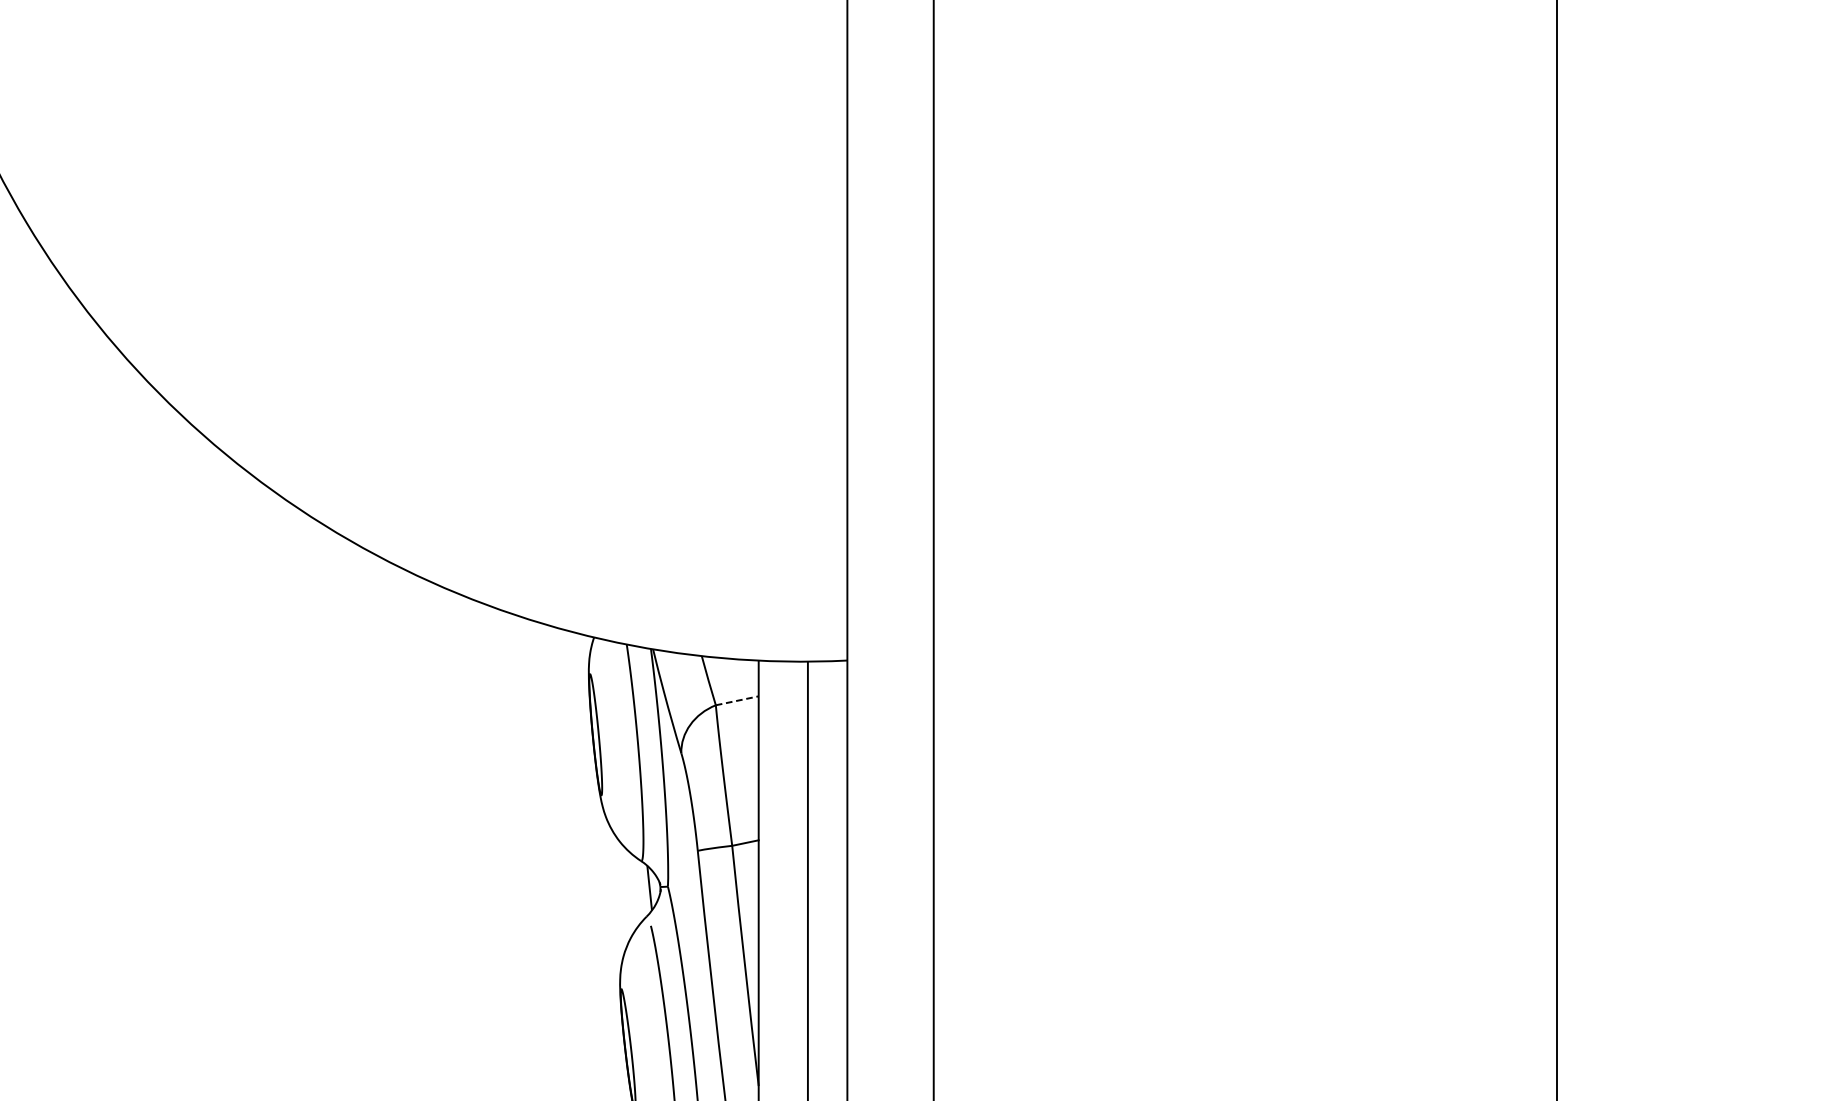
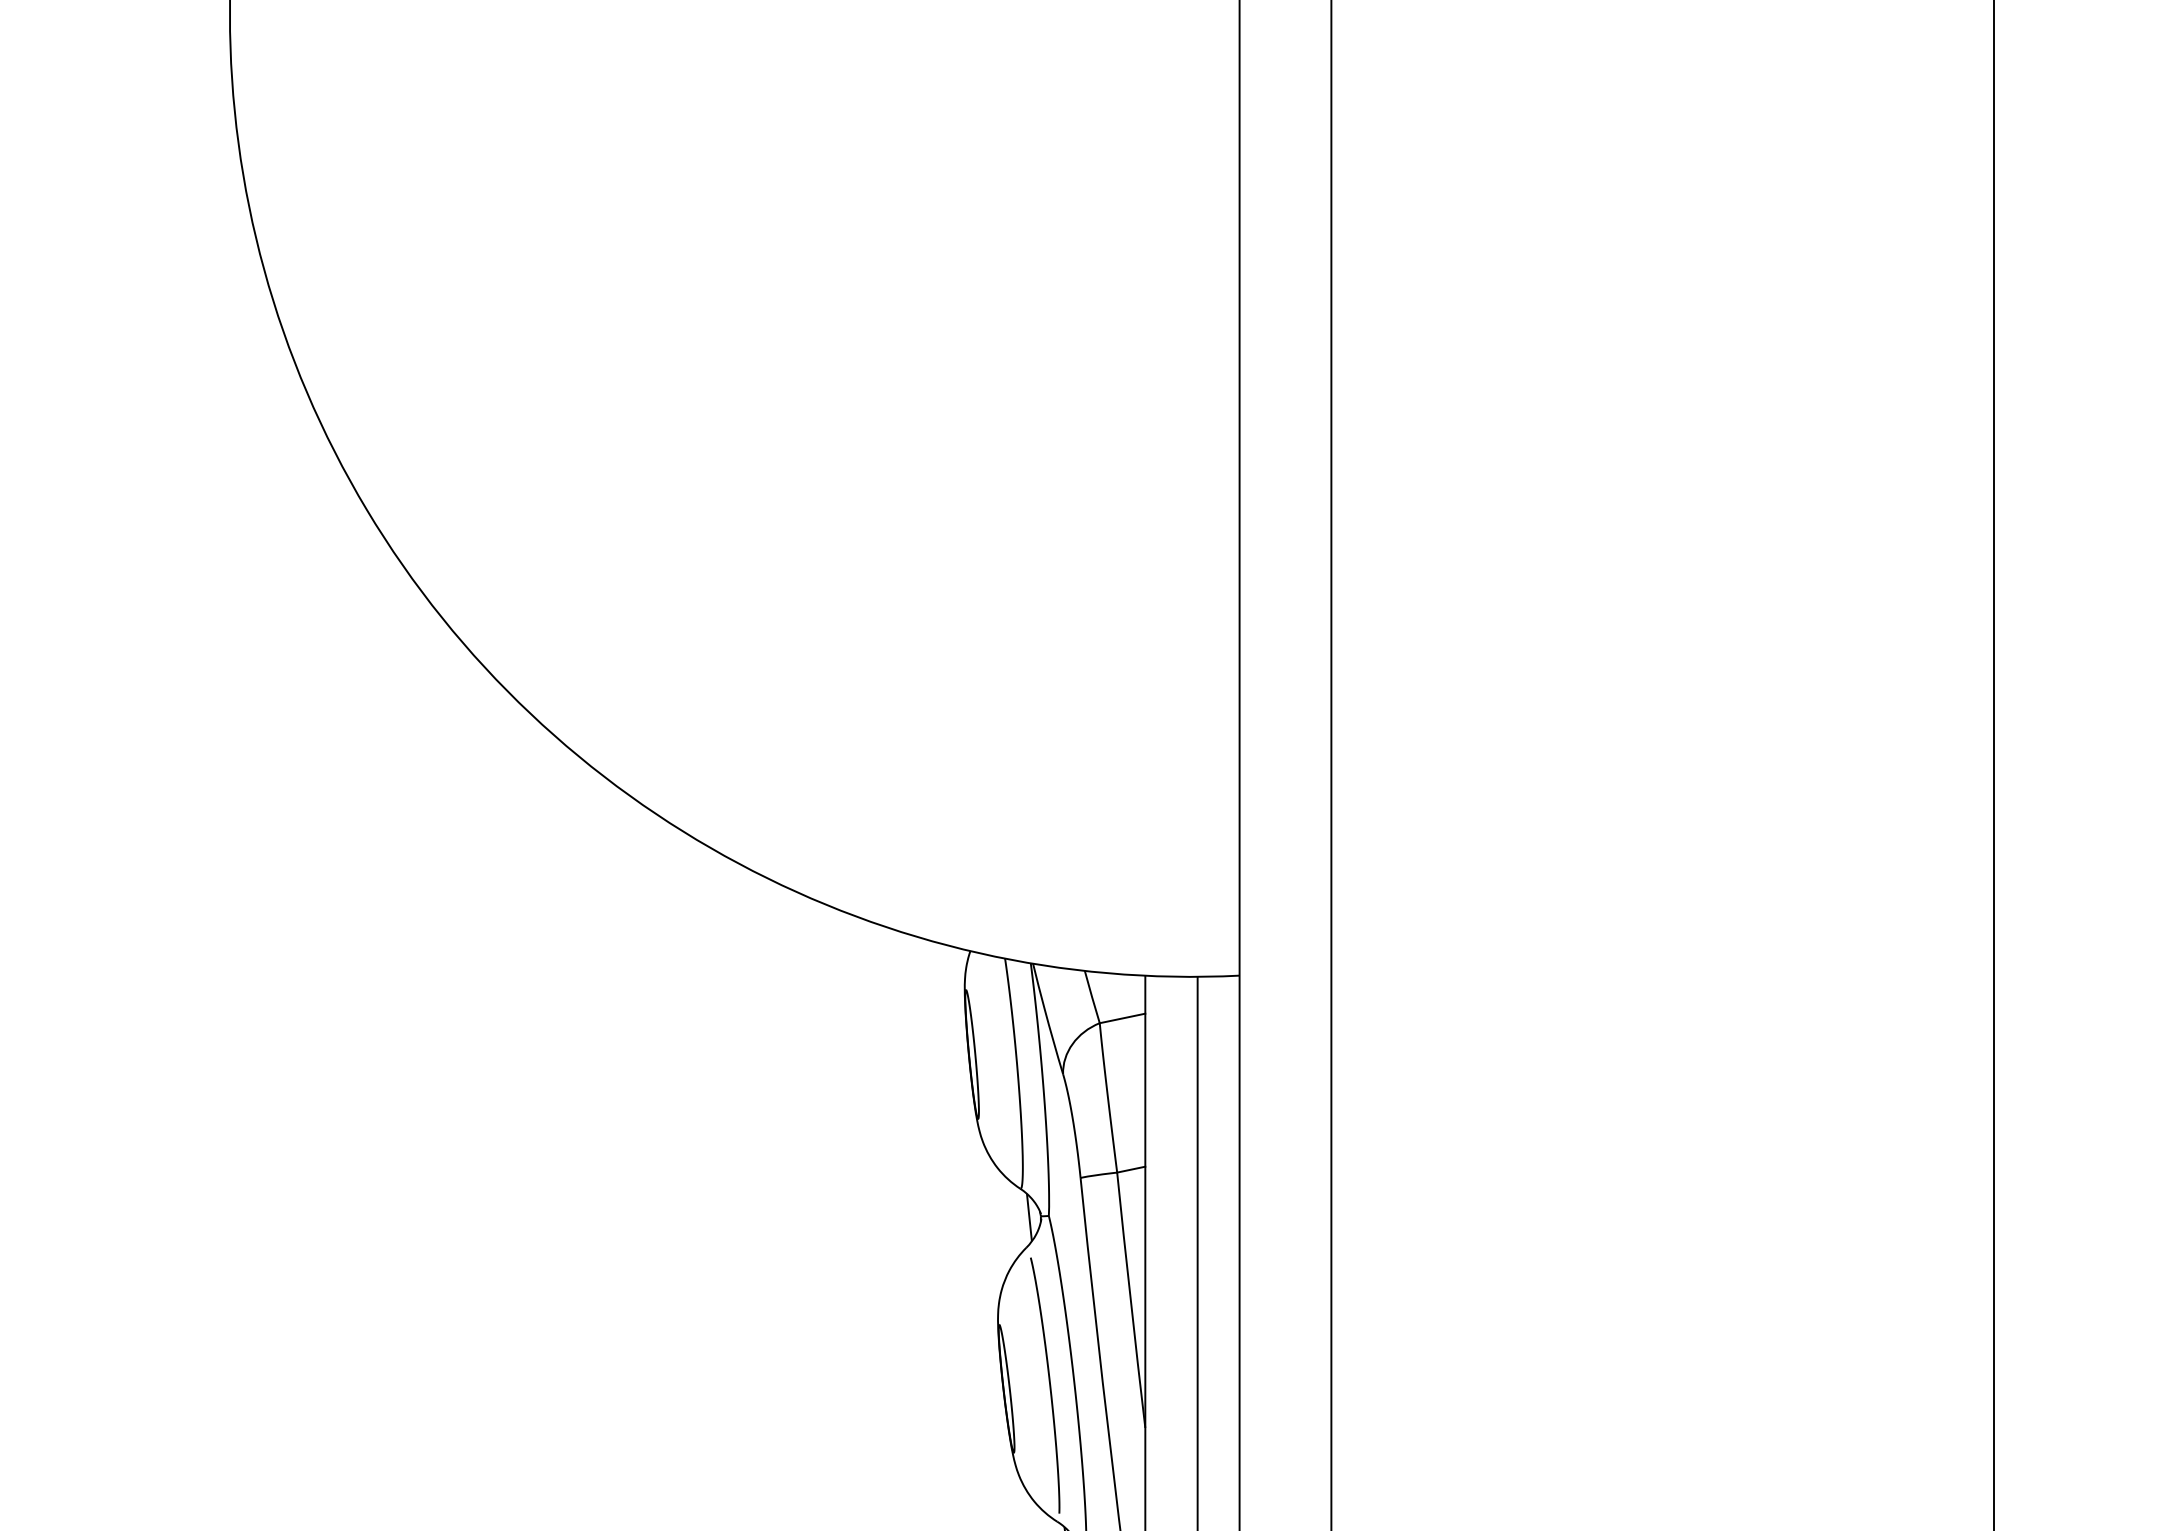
line: (738, 700) -> (1123, 1018), dashed -> solid

